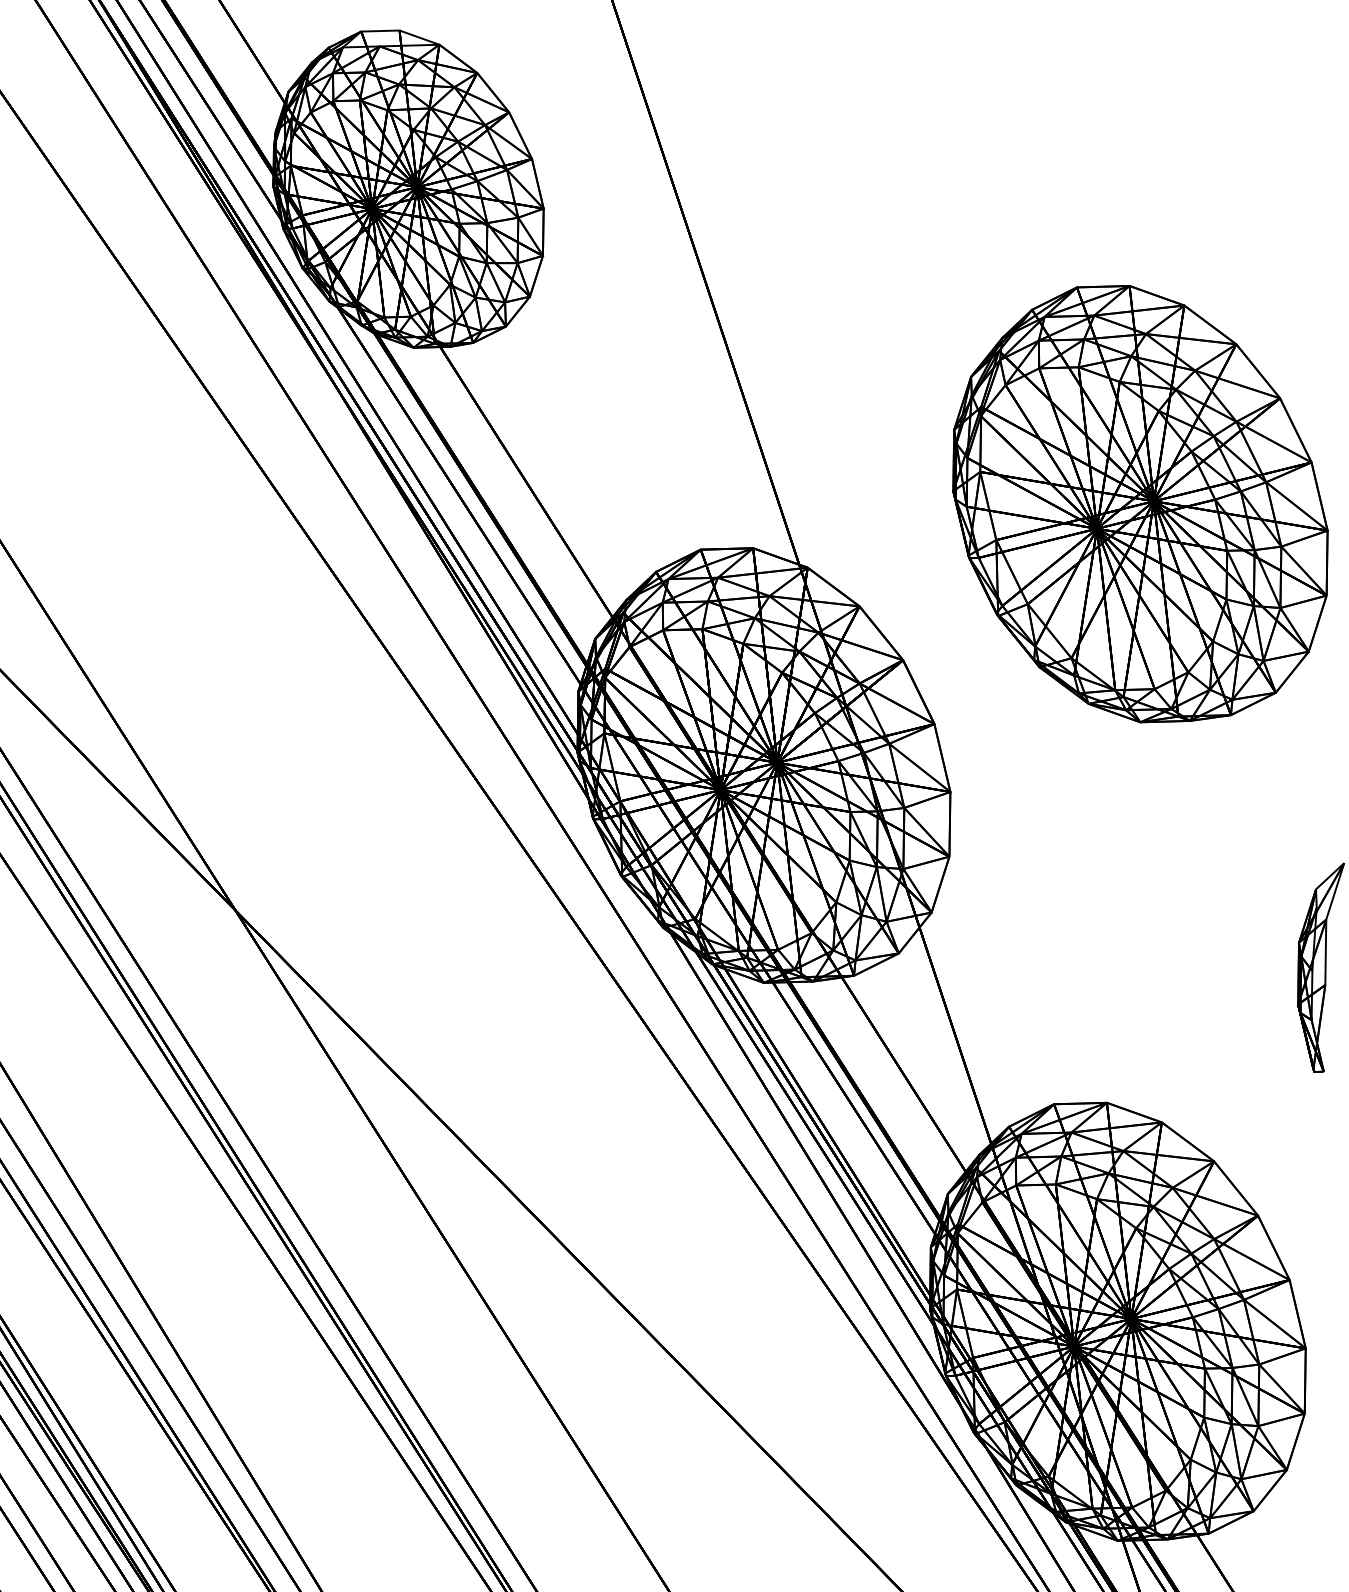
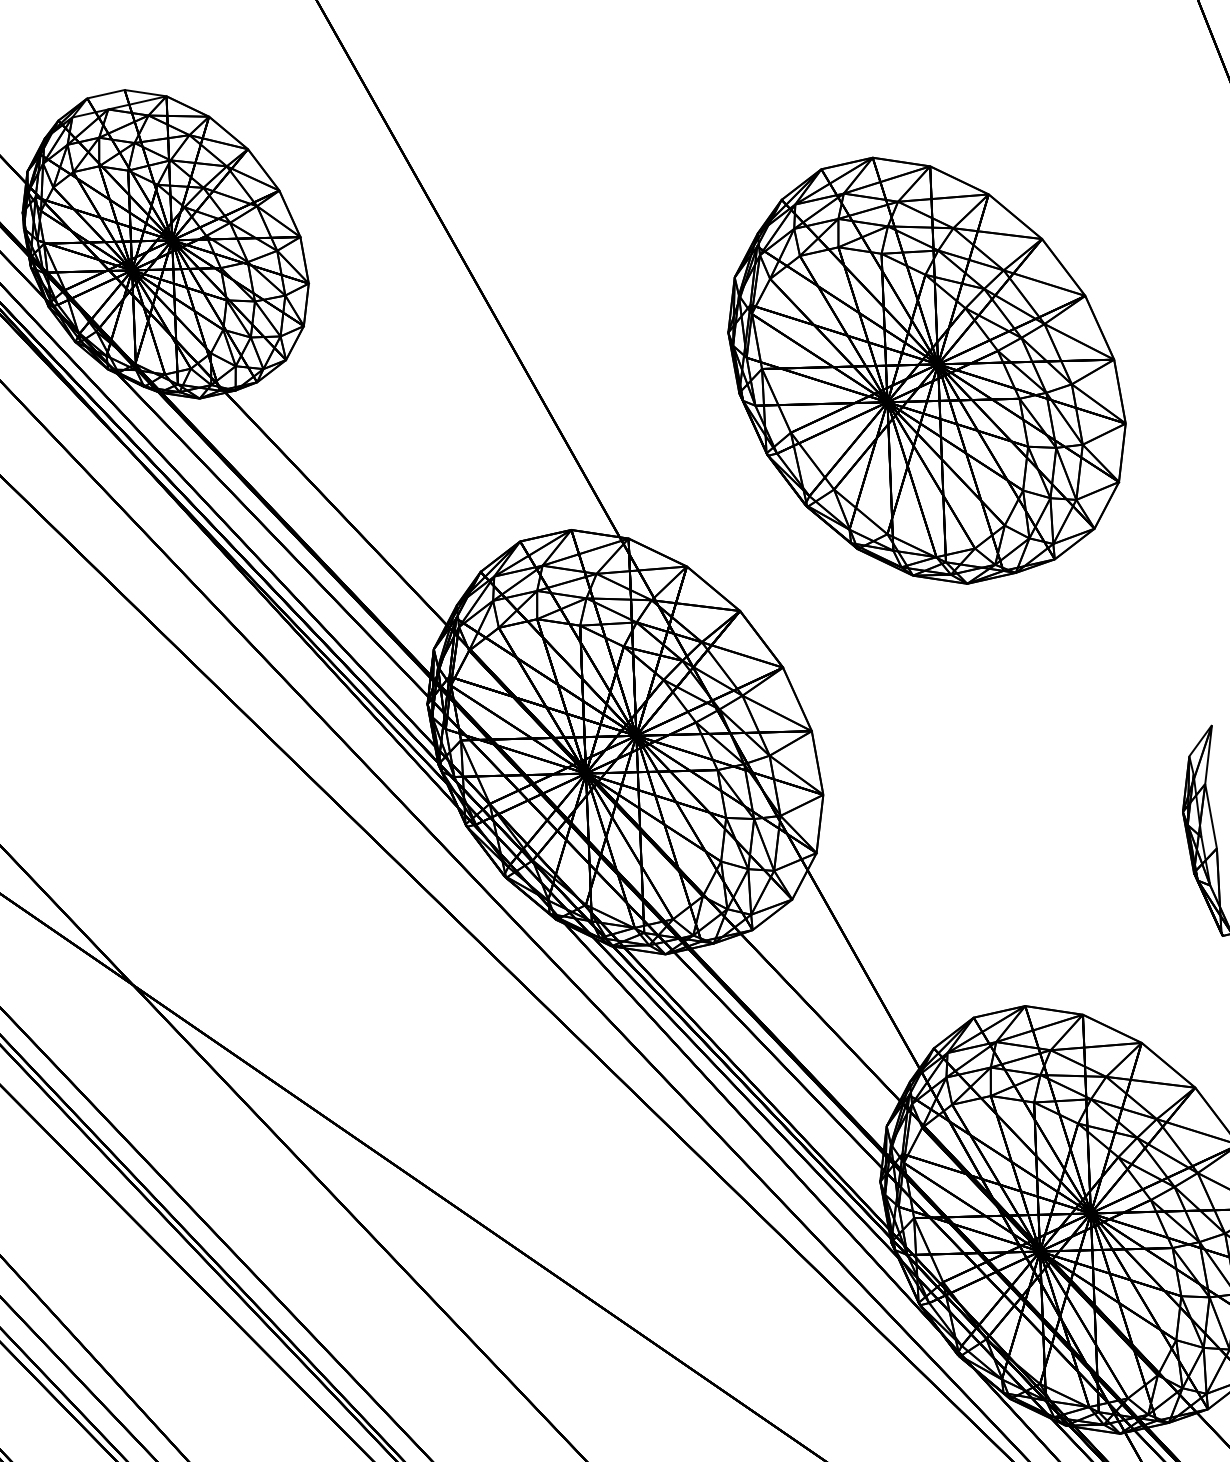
part: (1140, 504) -> (925, 370), moved

